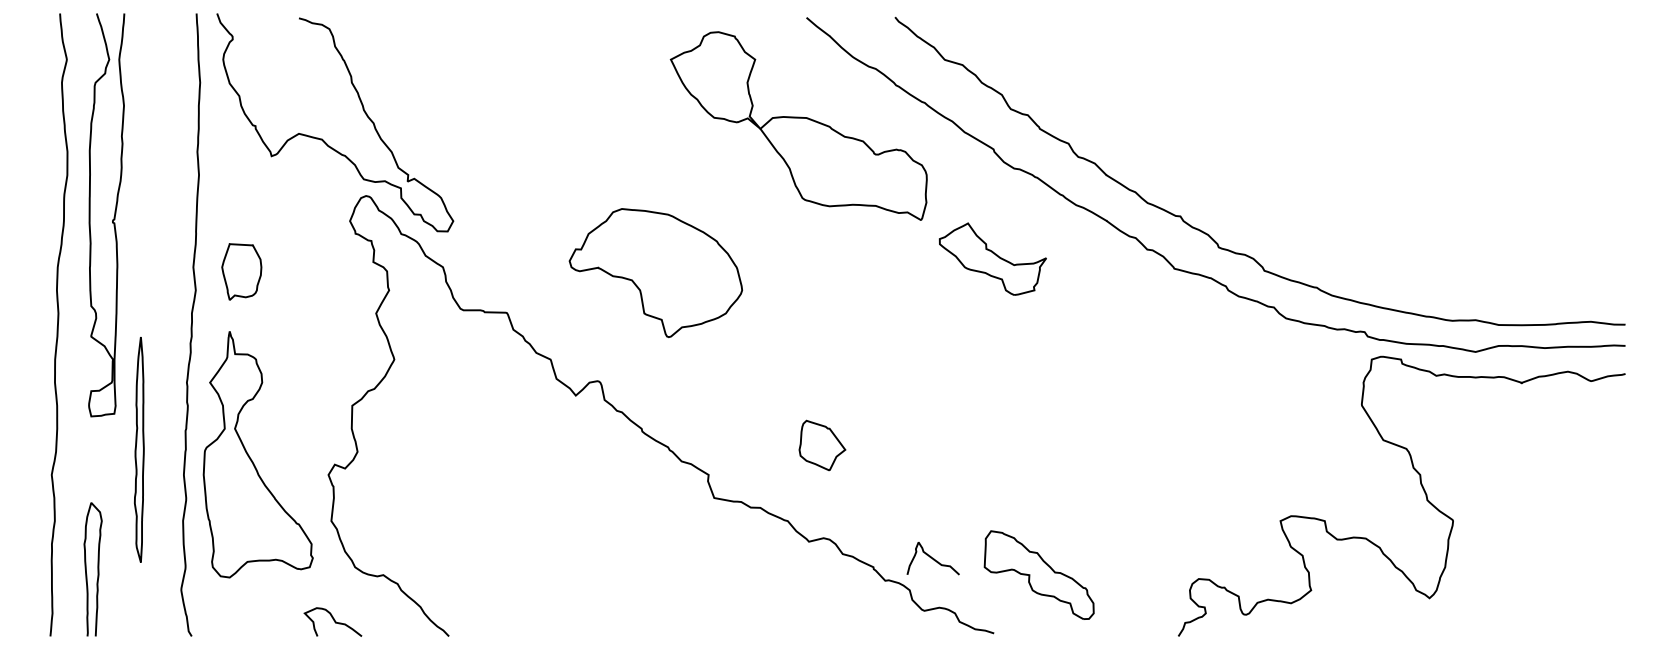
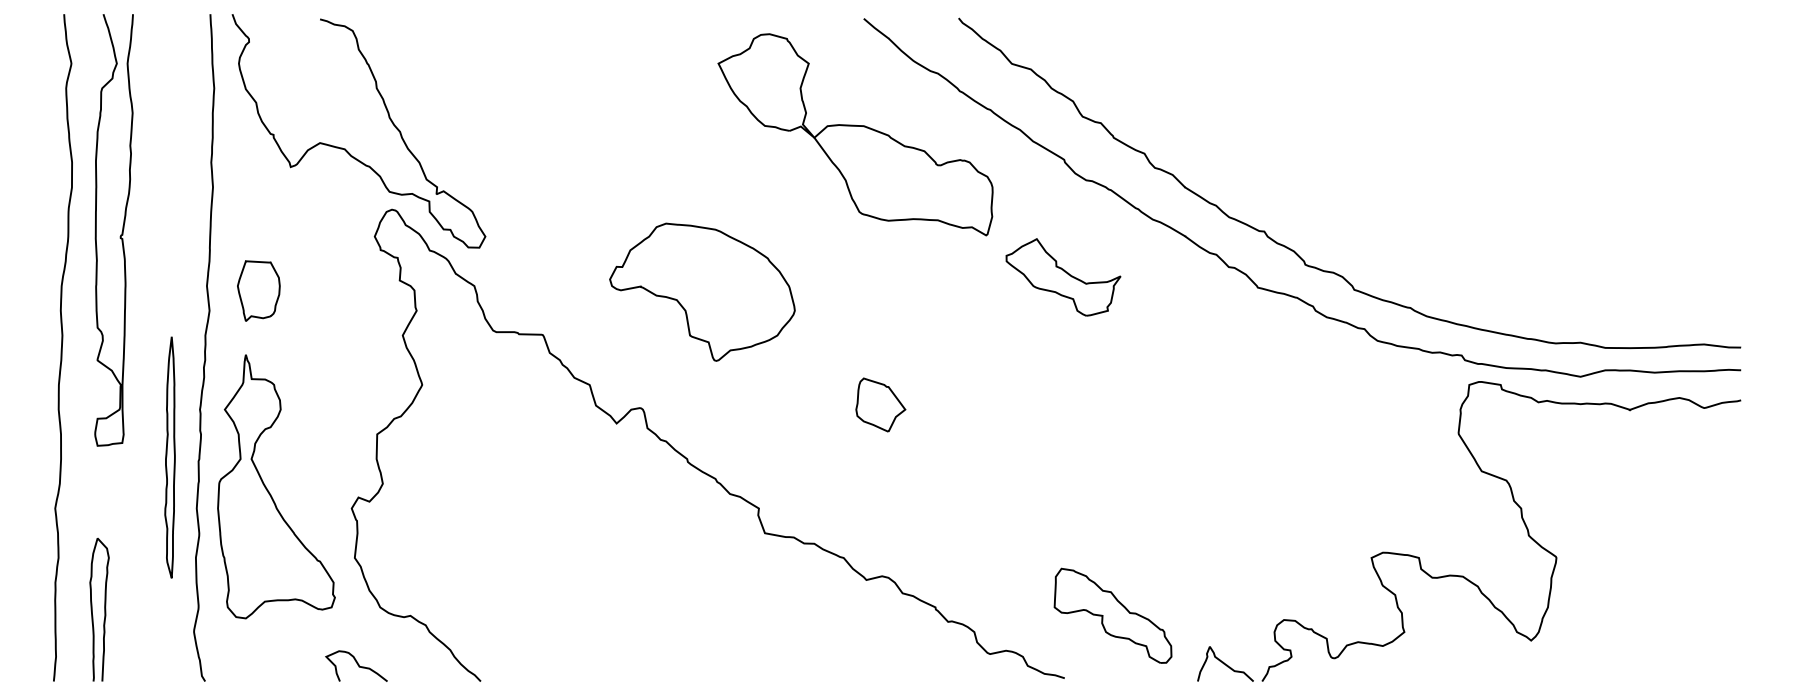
part: (822, 445) -> (880, 404), moved
part: (138, 449) -> (169, 457), moved
curve: (933, 558) -> (1225, 663), moved

